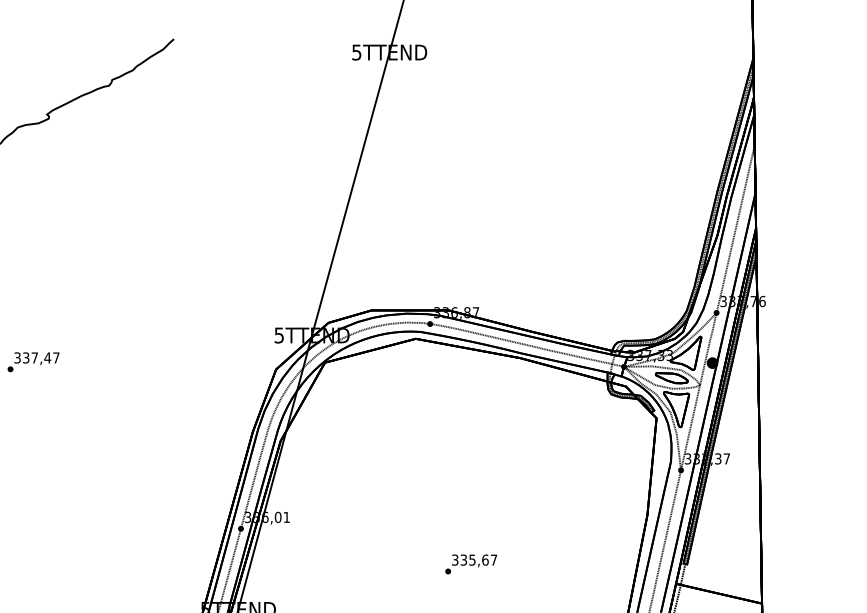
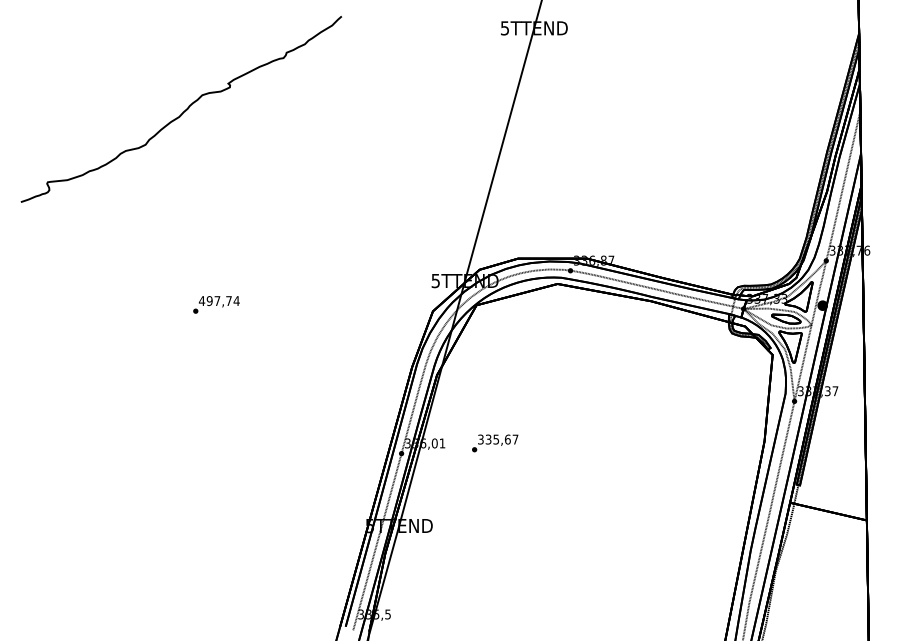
text: (35, 358) -> (218, 301), 337,47 -> 497,74
text: (471, 564) -> (495, 443), moved

